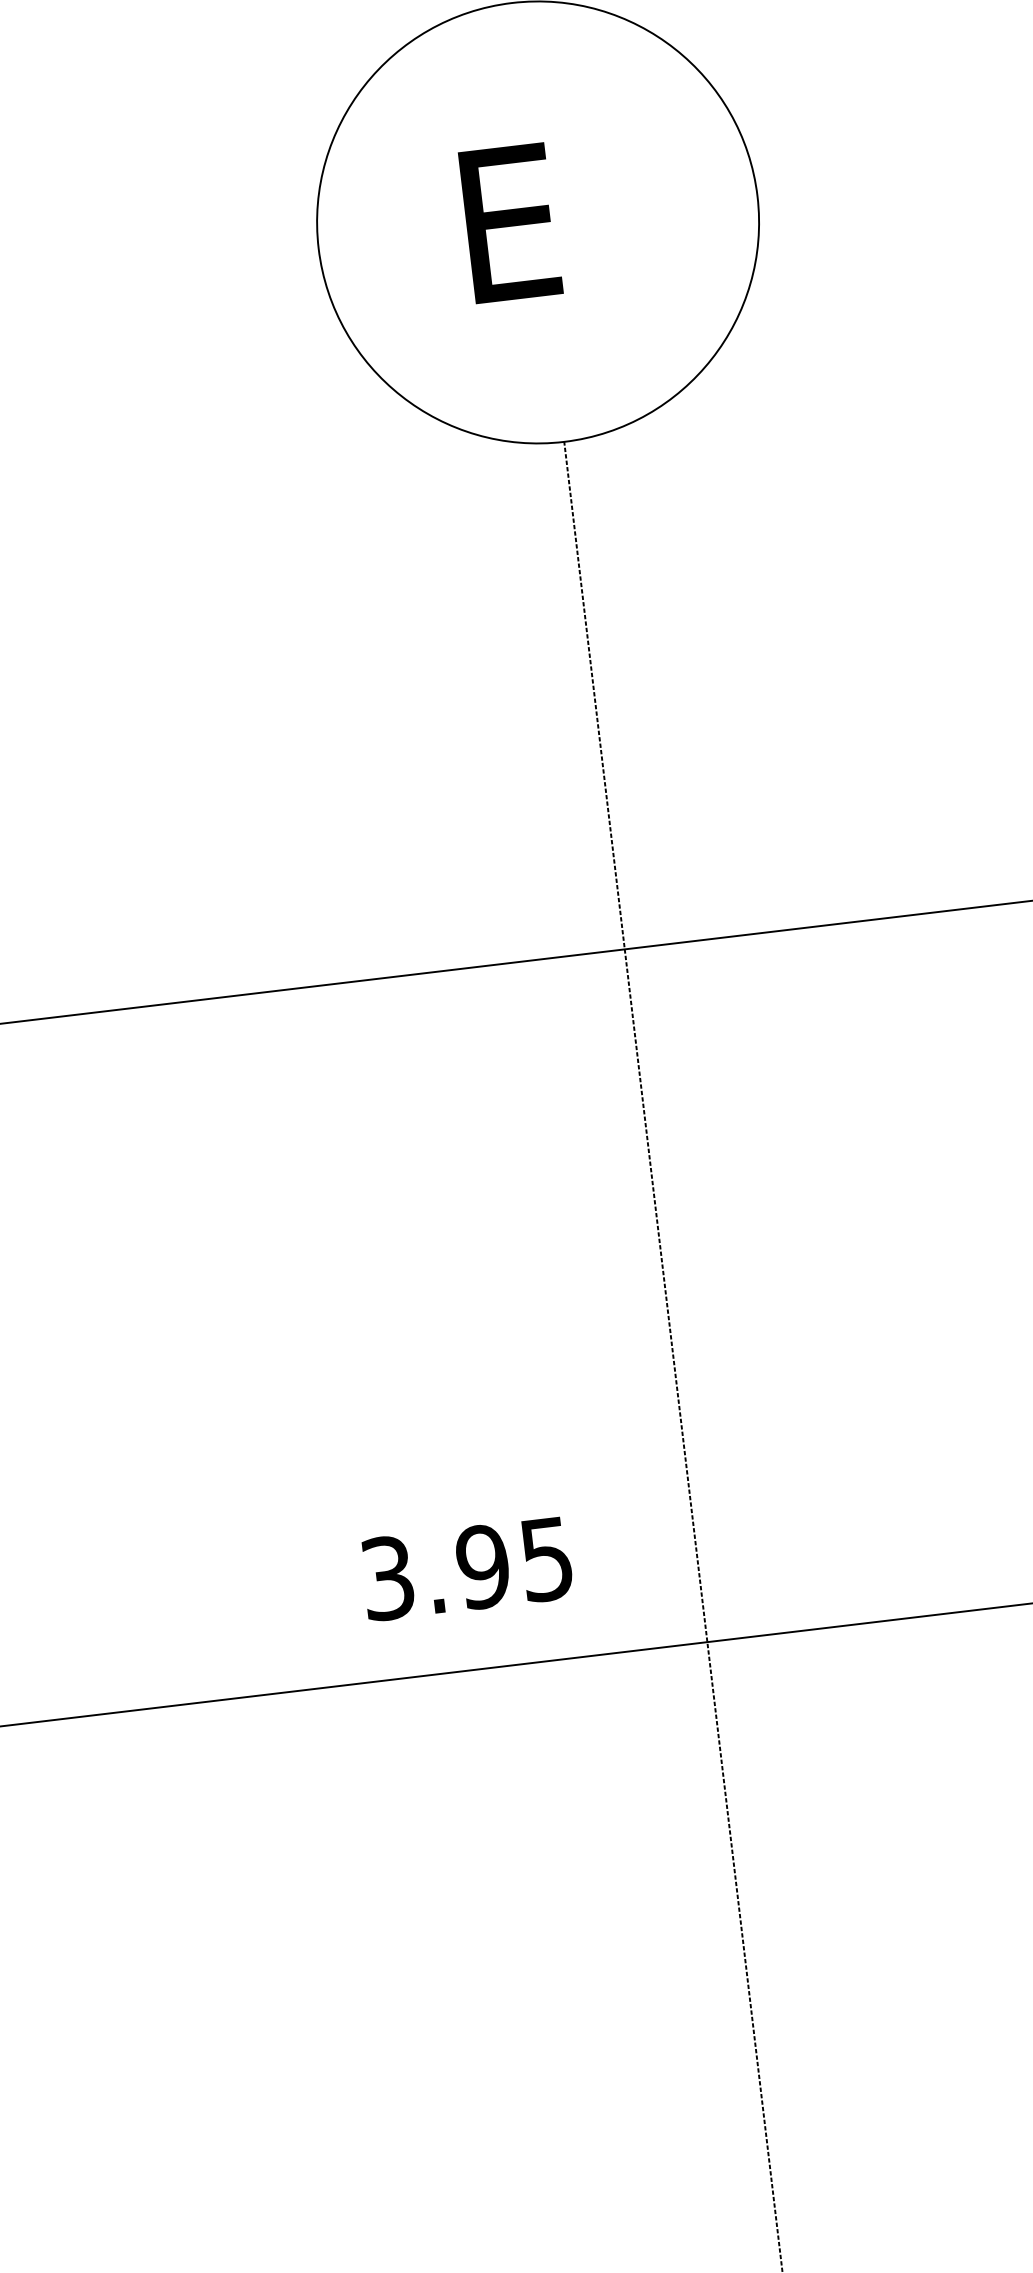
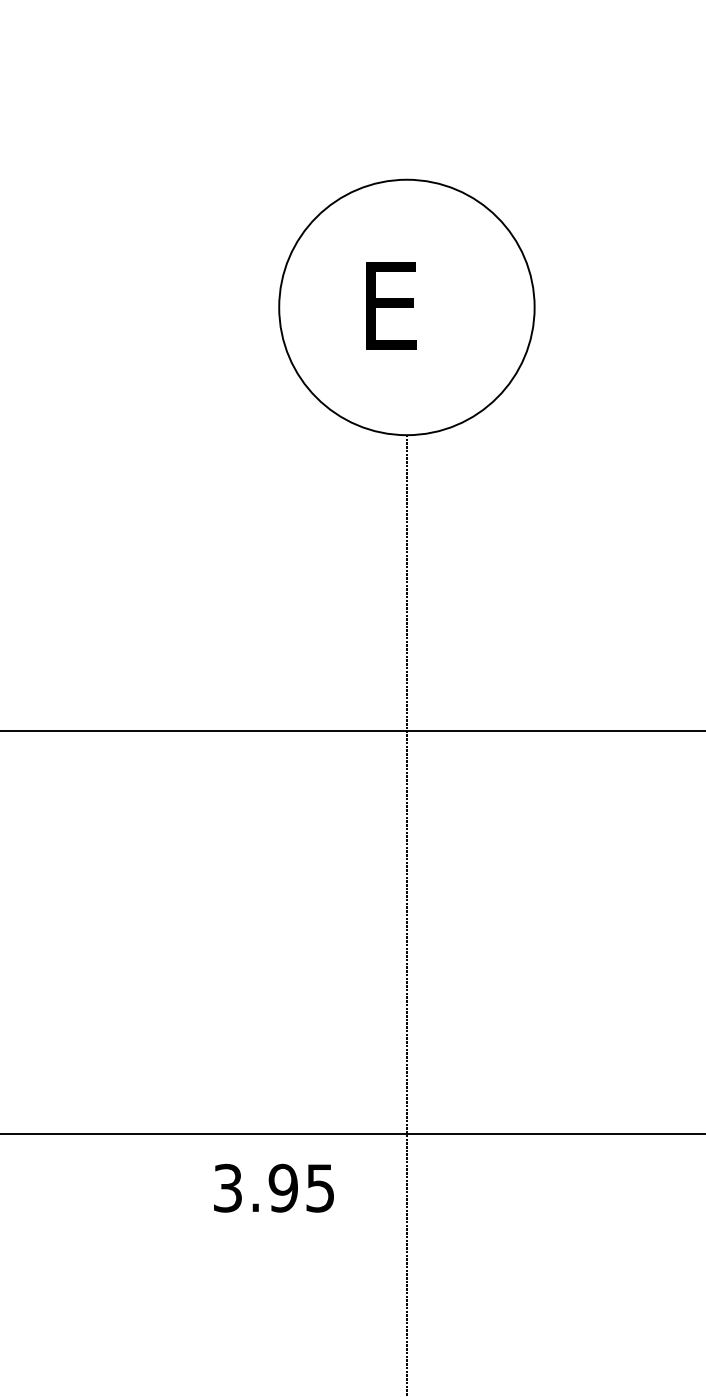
text: (466, 1567) -> (273, 1187), moved

